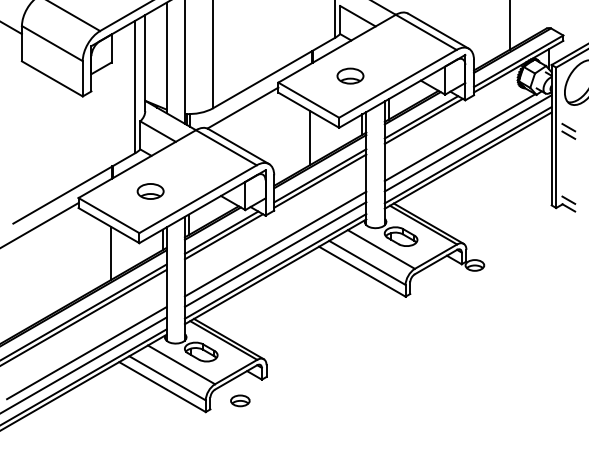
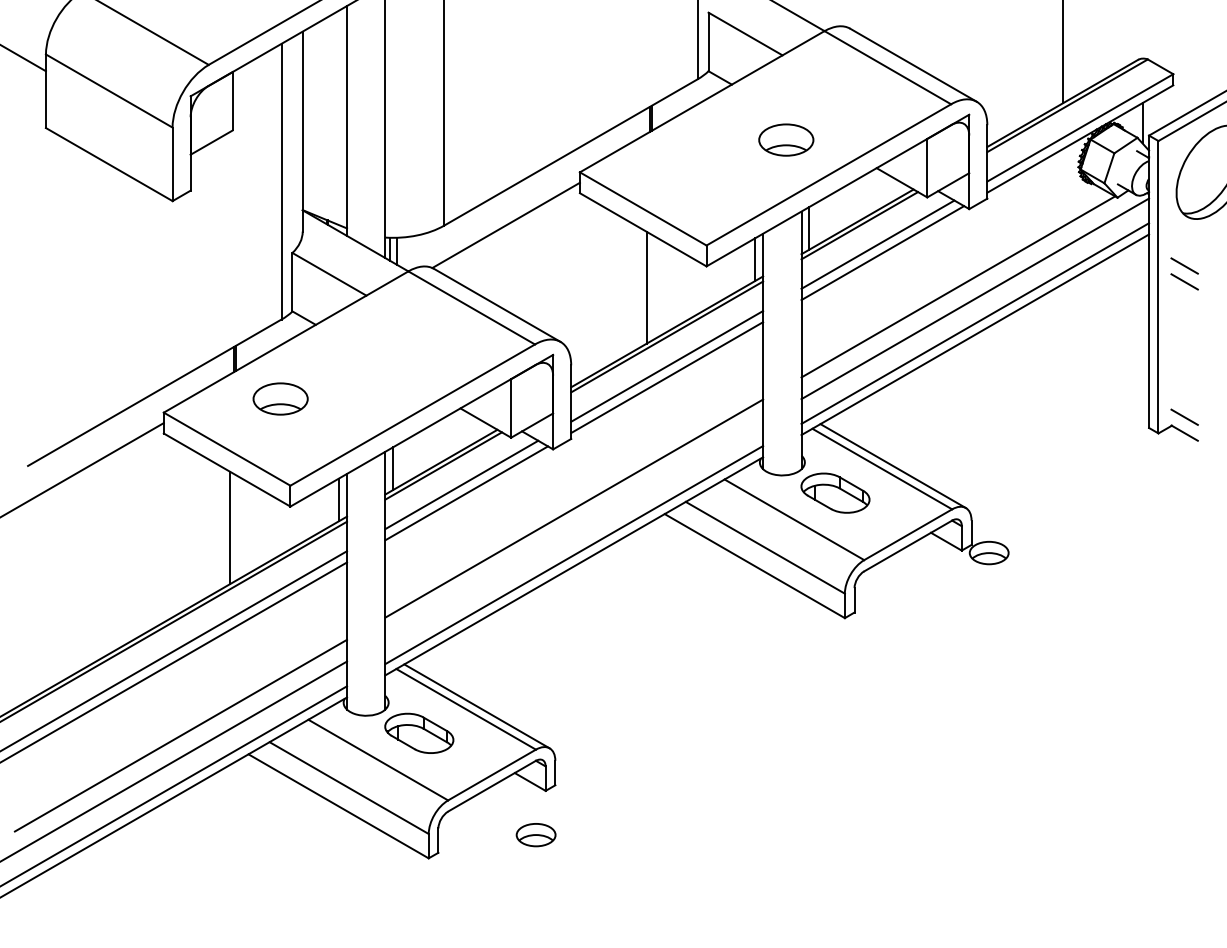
part: (350, 75) -> (786, 138), moved
part: (150, 191) -> (280, 399), moved
line: (275, 254) -> (573, 530), removed
part: (240, 400) -> (536, 834), moved

